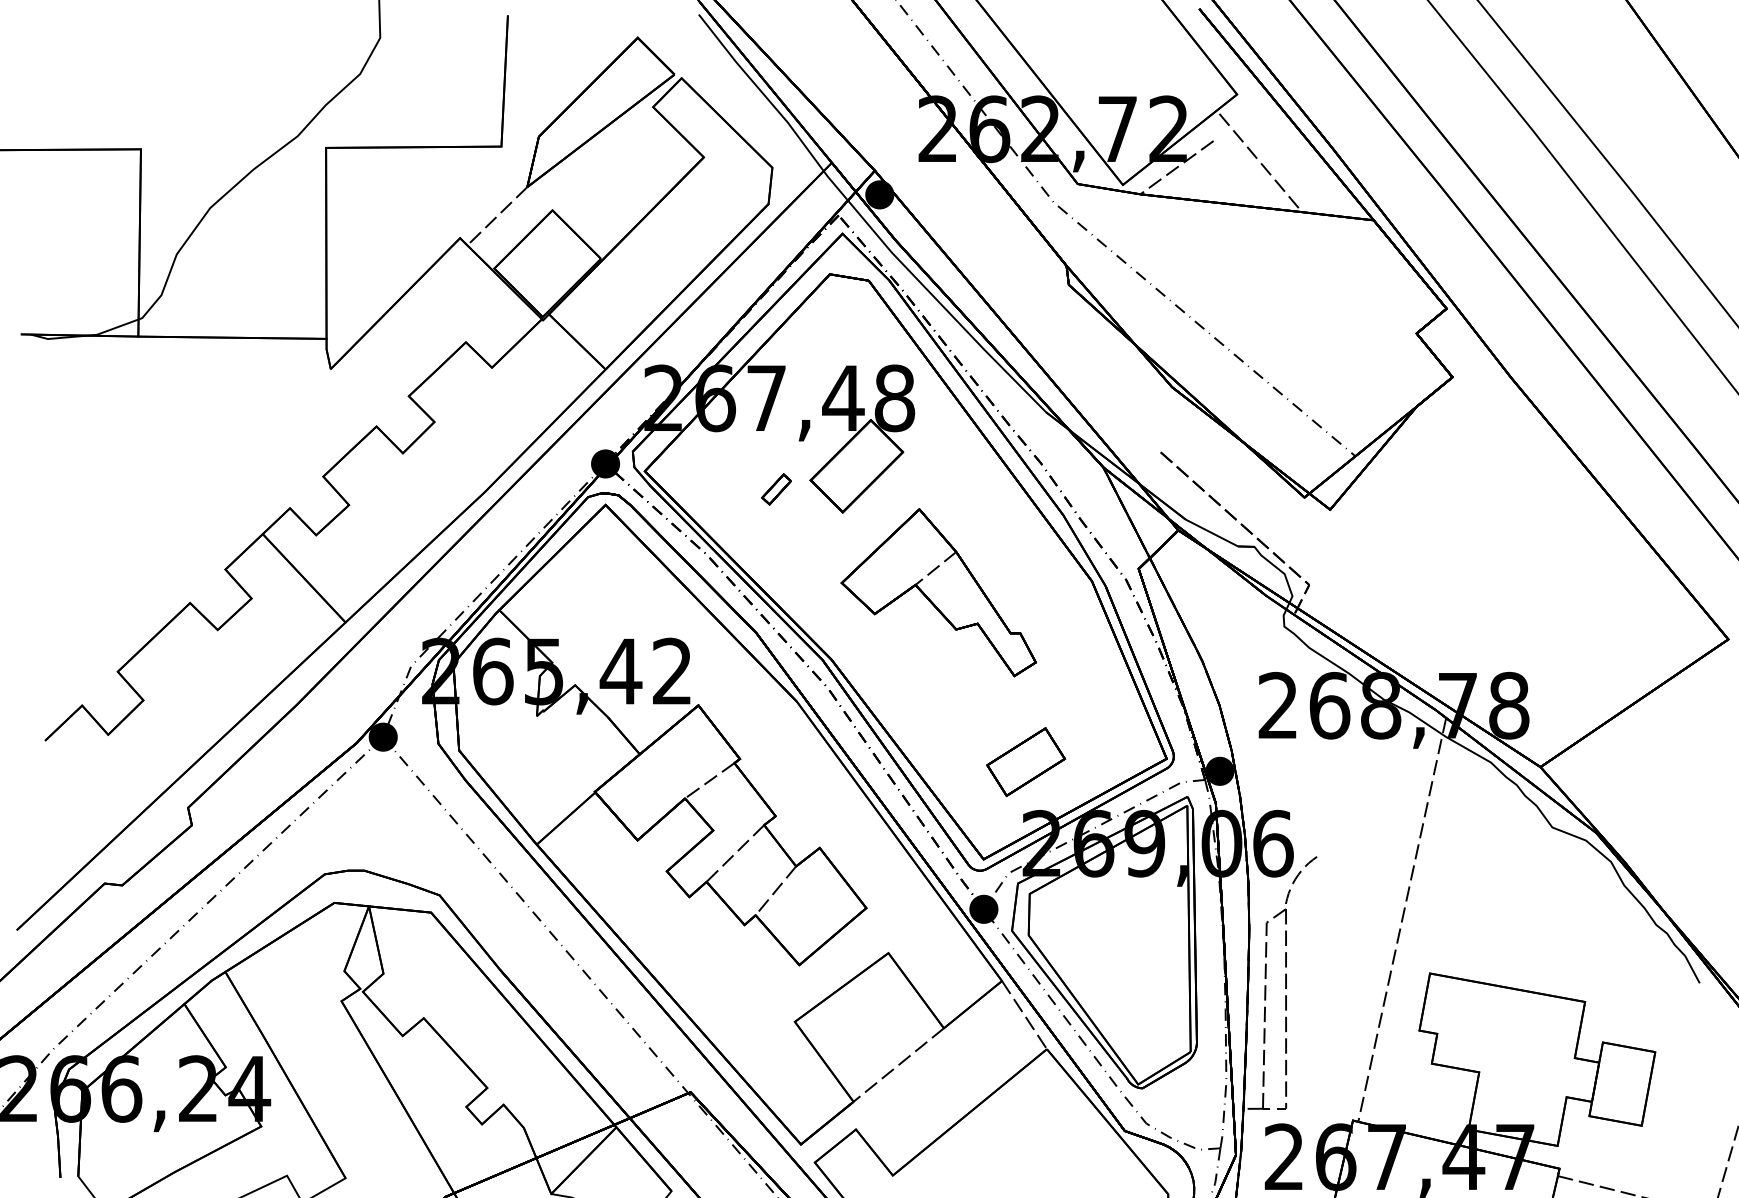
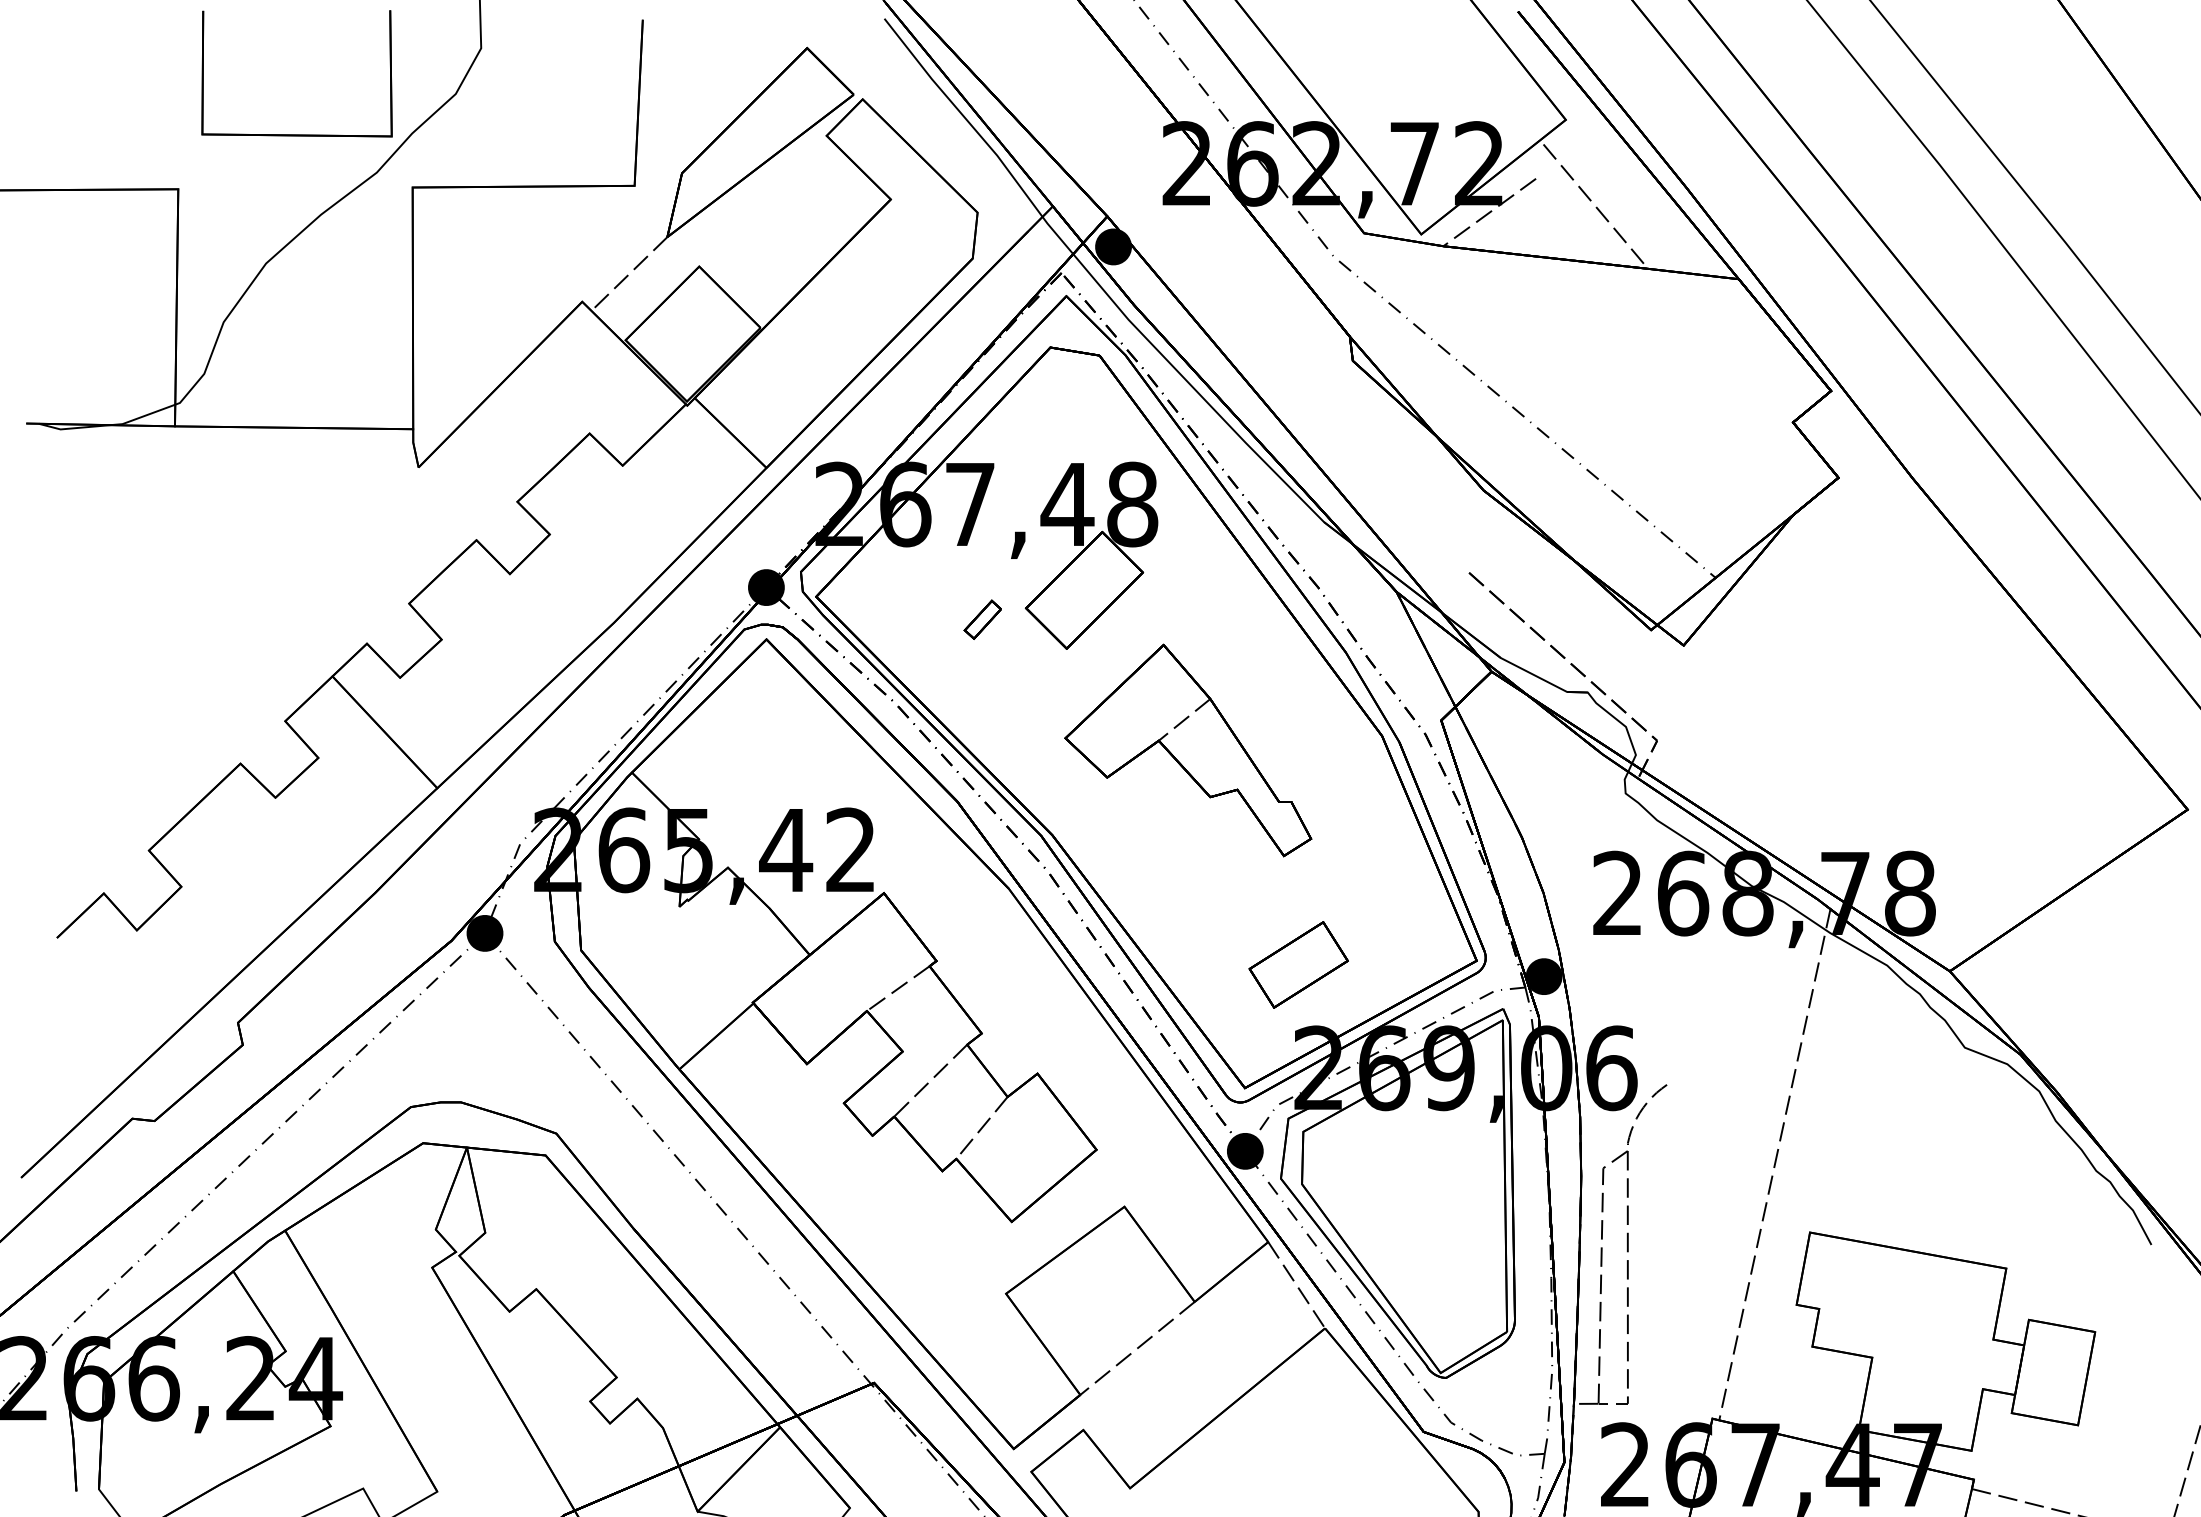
part: (234, 106) -> (296, 134), added

